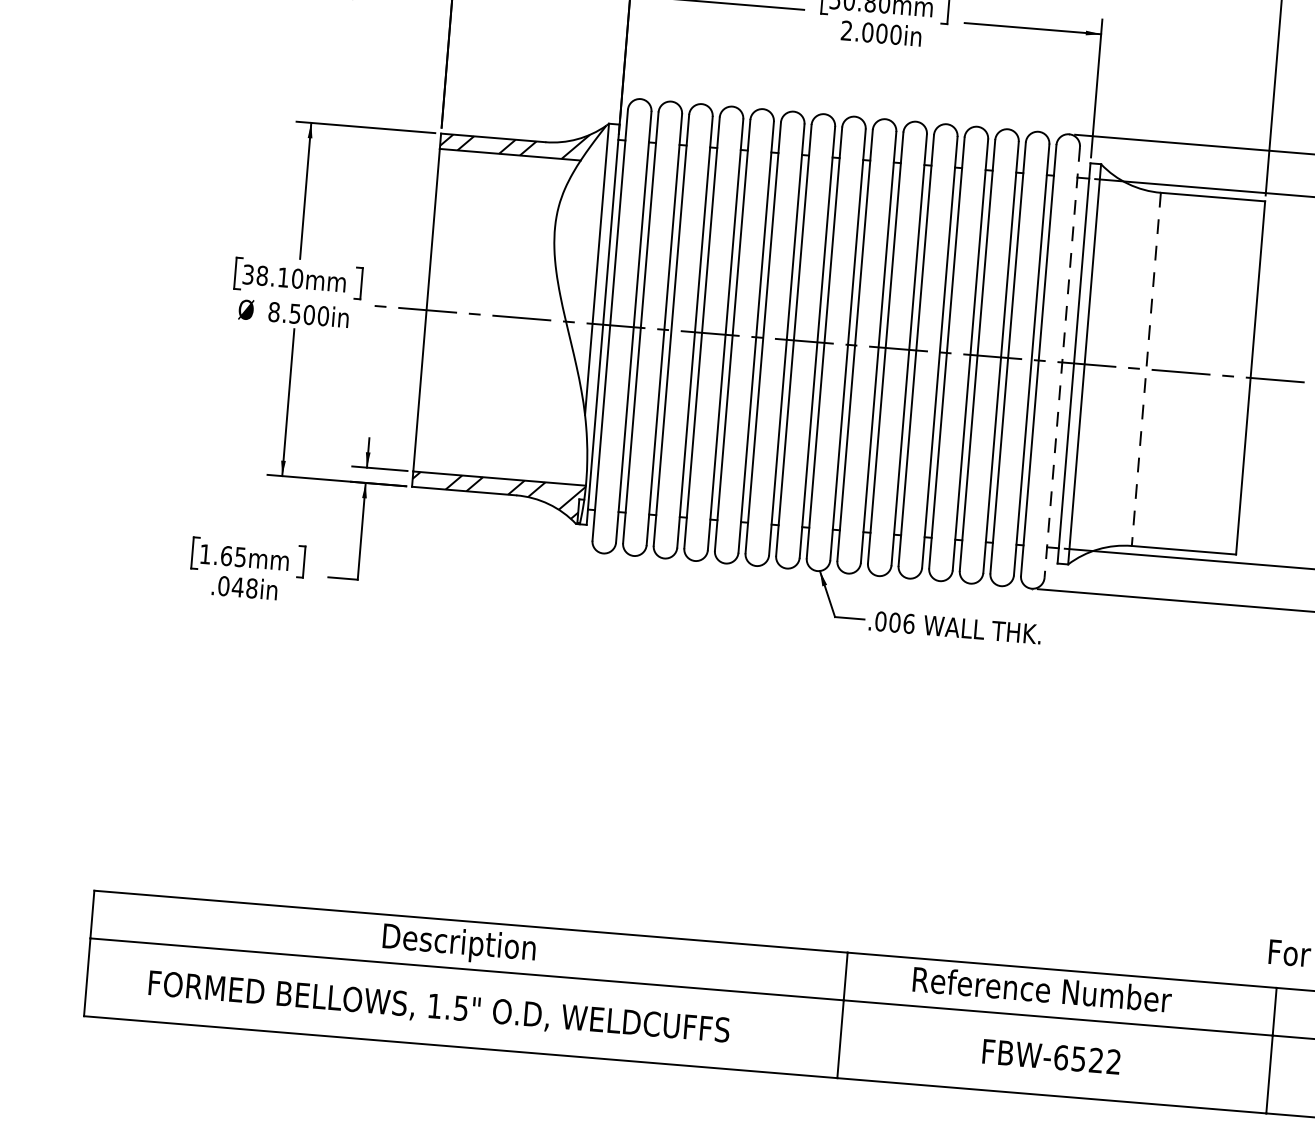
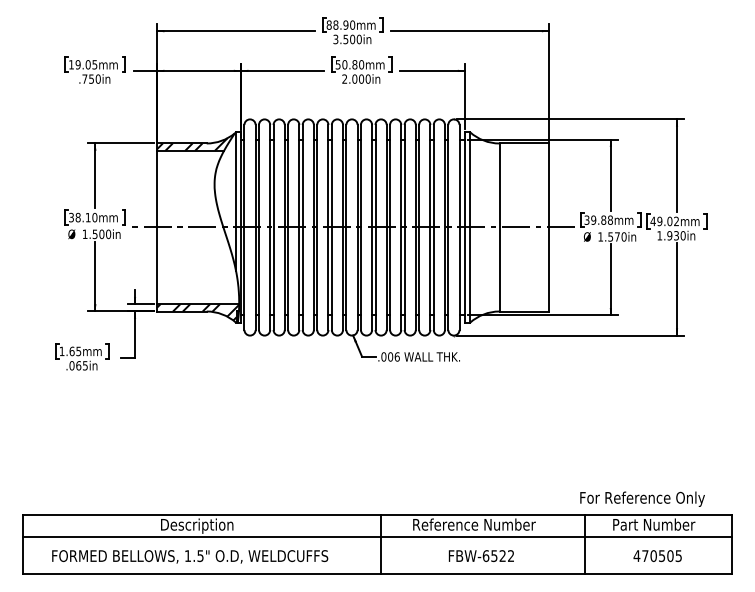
text: (272, 312) -> (84, 234), 8.500in -> 1.500in
line: (1062, 364) -> (459, 228), dashed -> solid
line: (1146, 371) -> (499, 228), dashed -> solid
text: (243, 587) -> (81, 365), .048in -> .065in

